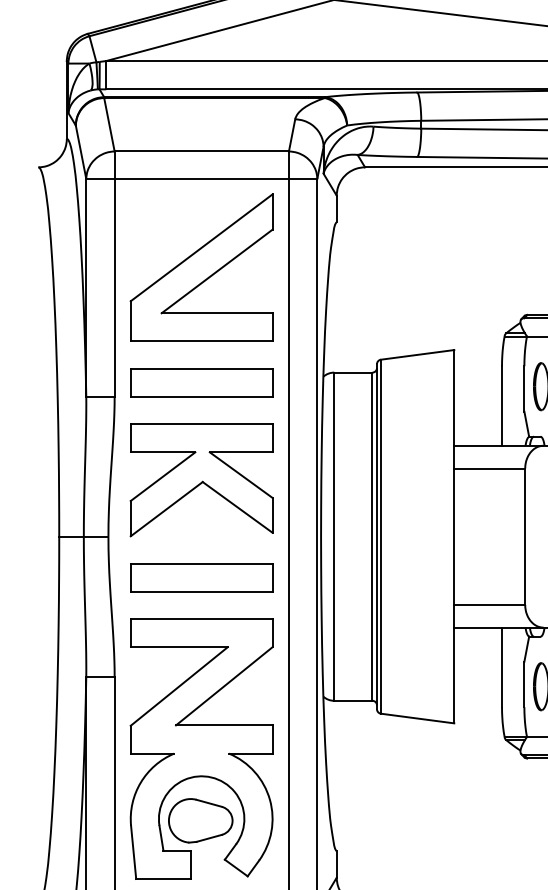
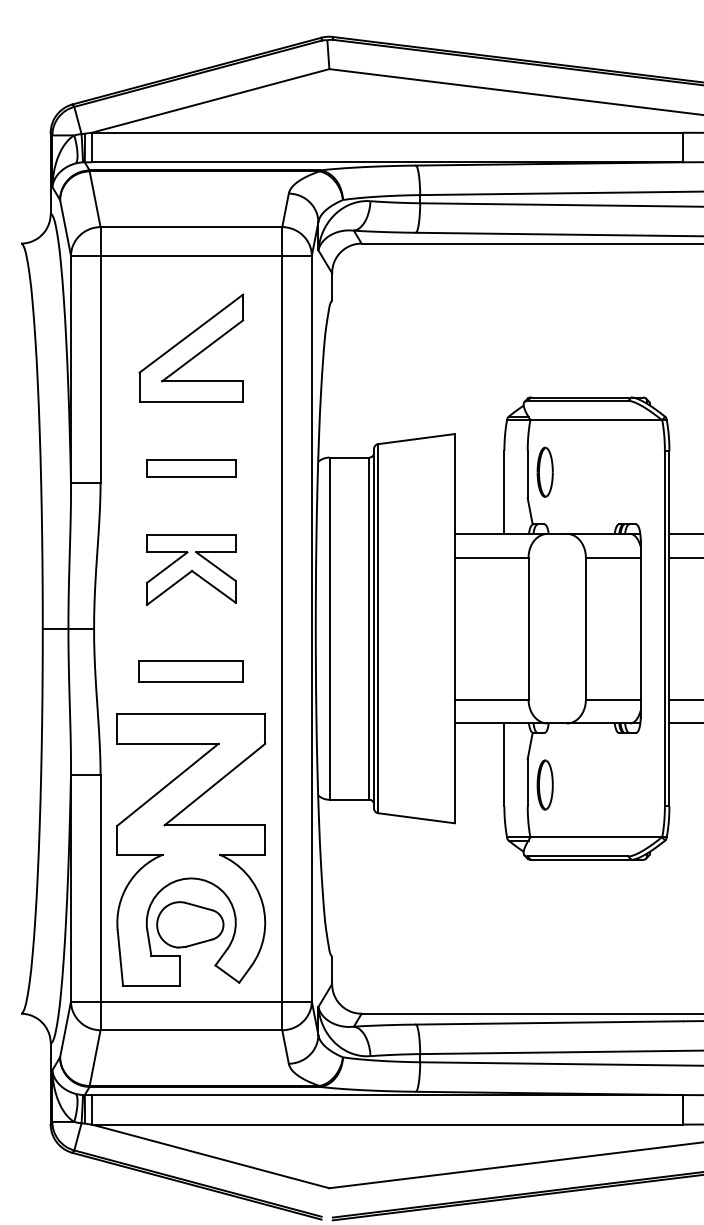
part: (201, 267) -> (191, 347), size x0.7
part: (200, 383) -> (190, 468), size x0.6
part: (201, 479) -> (191, 569), size x0.6
part: (200, 577) -> (190, 671), size x0.7

